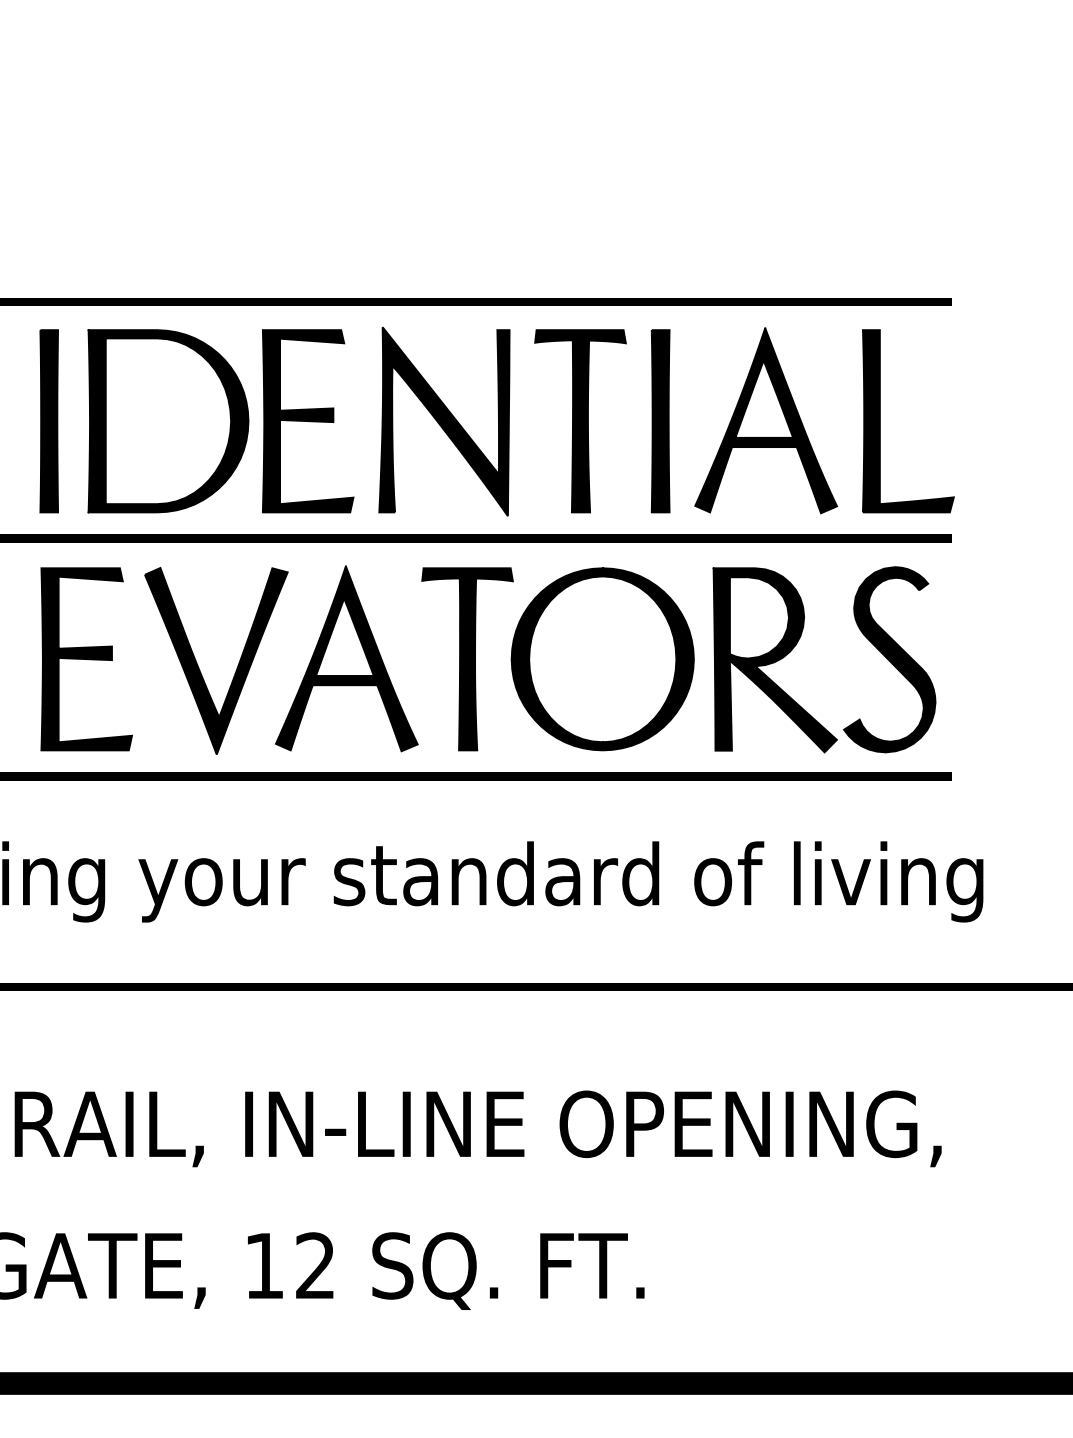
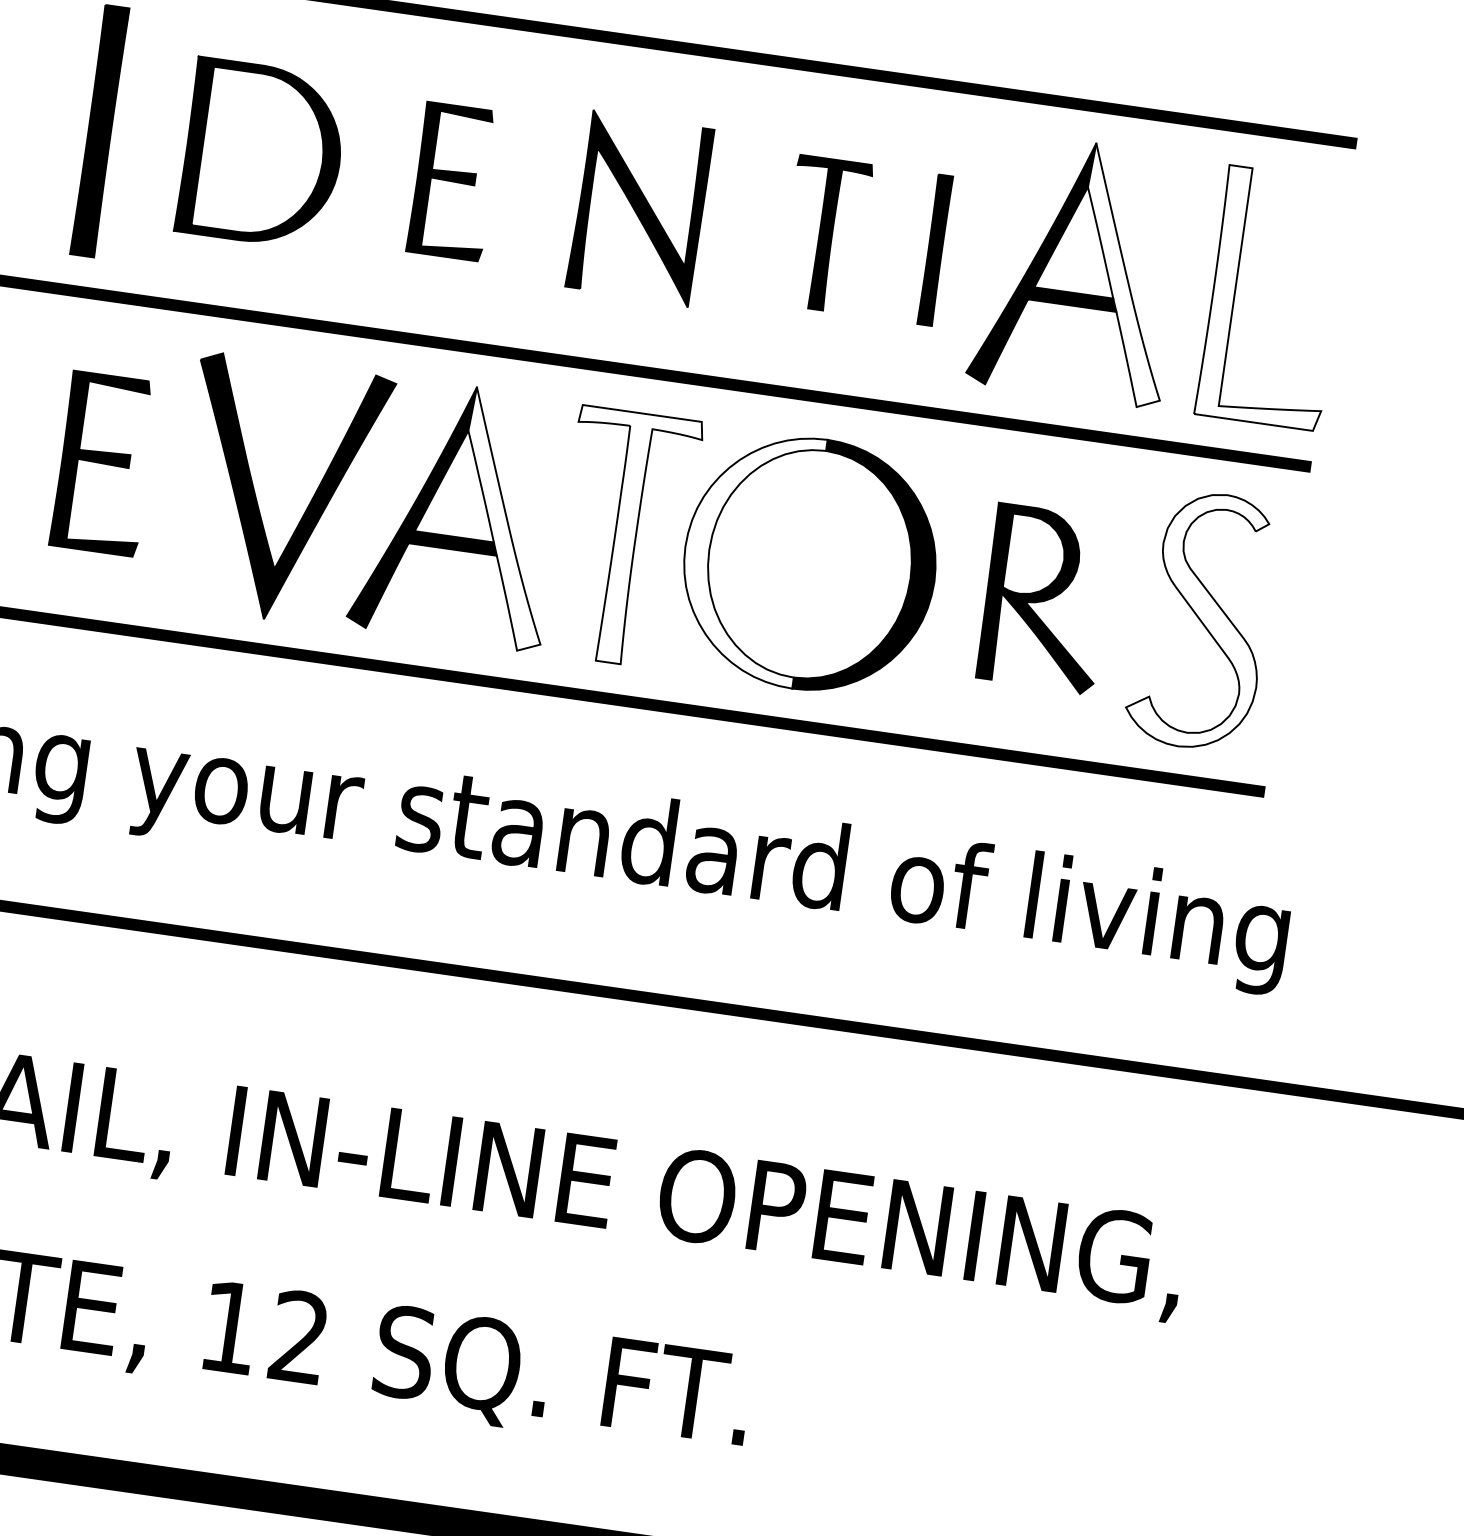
fill: (800, 420) -> (1126, 276), removed
part: (168, 421) -> (262, 154), size x0.7
part: (308, 421) -> (454, 181), size x0.6
part: (444, 421) -> (639, 208), size x0.7
part: (580, 421) -> (825, 234), size x0.6
part: (660, 421) -> (935, 250), size x0.6
fill: (907, 421) -> (1272, 298), removed
fill: (380, 658) -> (506, 519), removed
part: (86, 659) -> (104, 464), size x0.7
fill: (467, 659) -> (625, 538), removed
fill: (556, 659) -> (746, 555), removed
fill: (889, 659) -> (1201, 620), removed
part: (774, 660) -> (1044, 599), size x0.7

